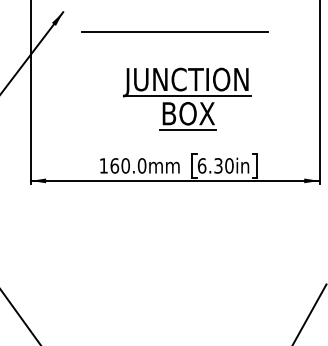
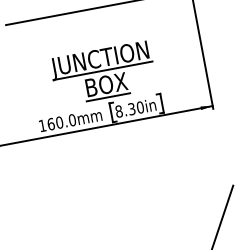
part: (187, 98) -> (103, 73), moved
text: (201, 165) -> (118, 111), 6.30in -> 8.30in

